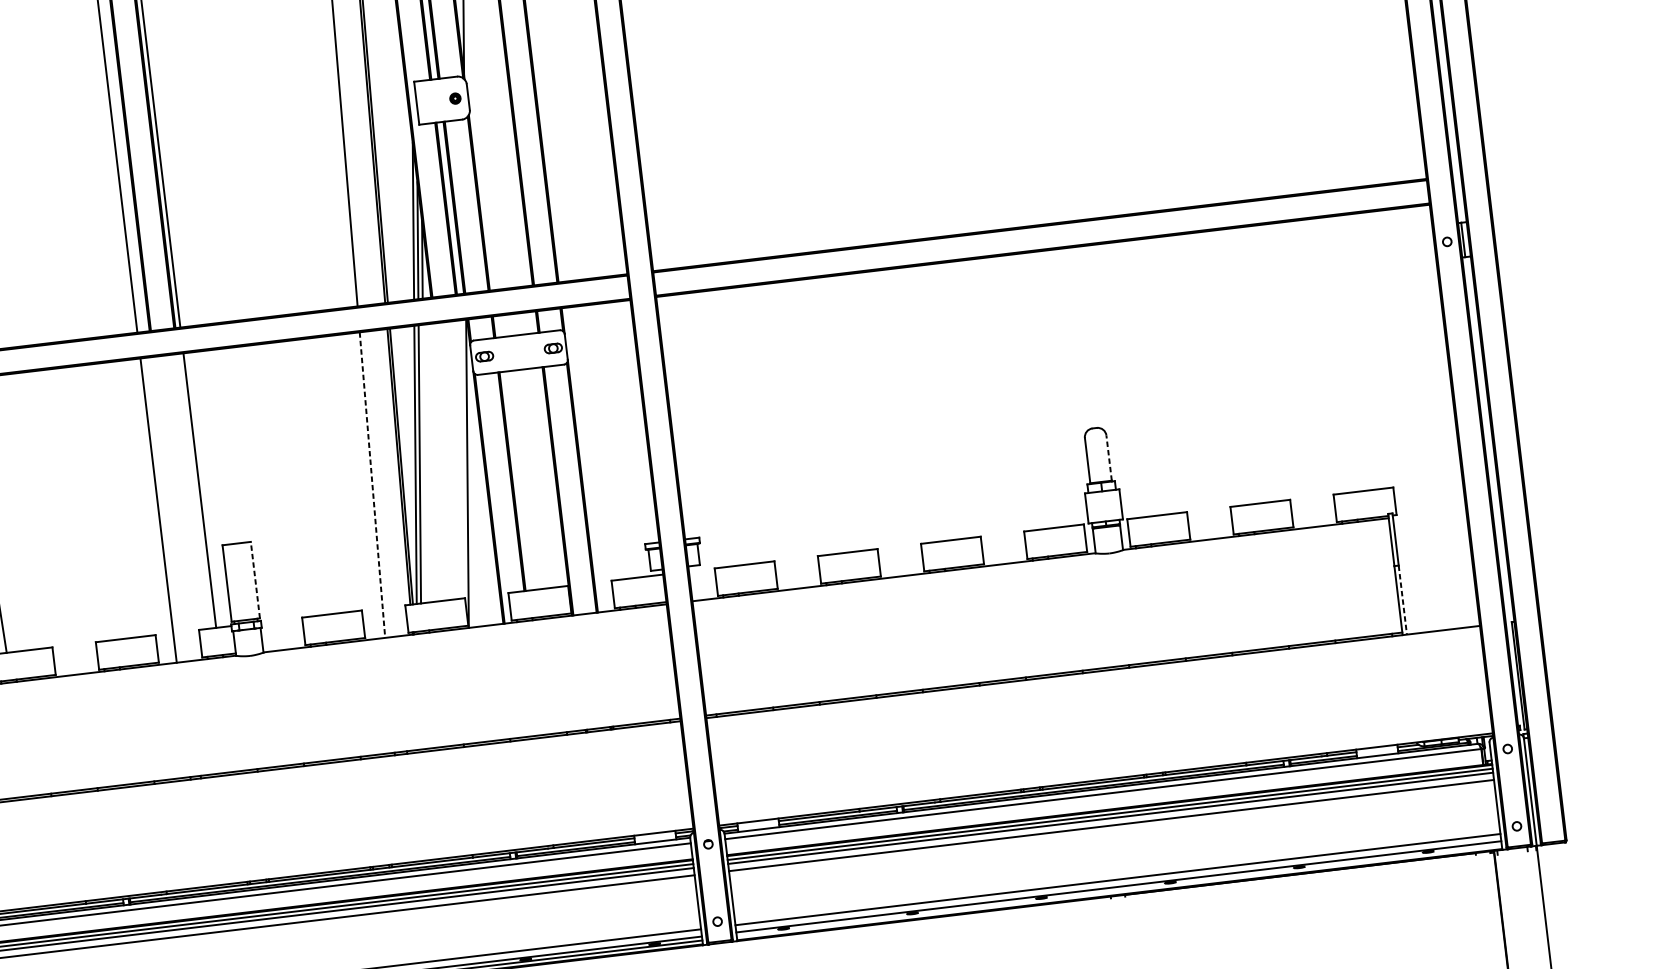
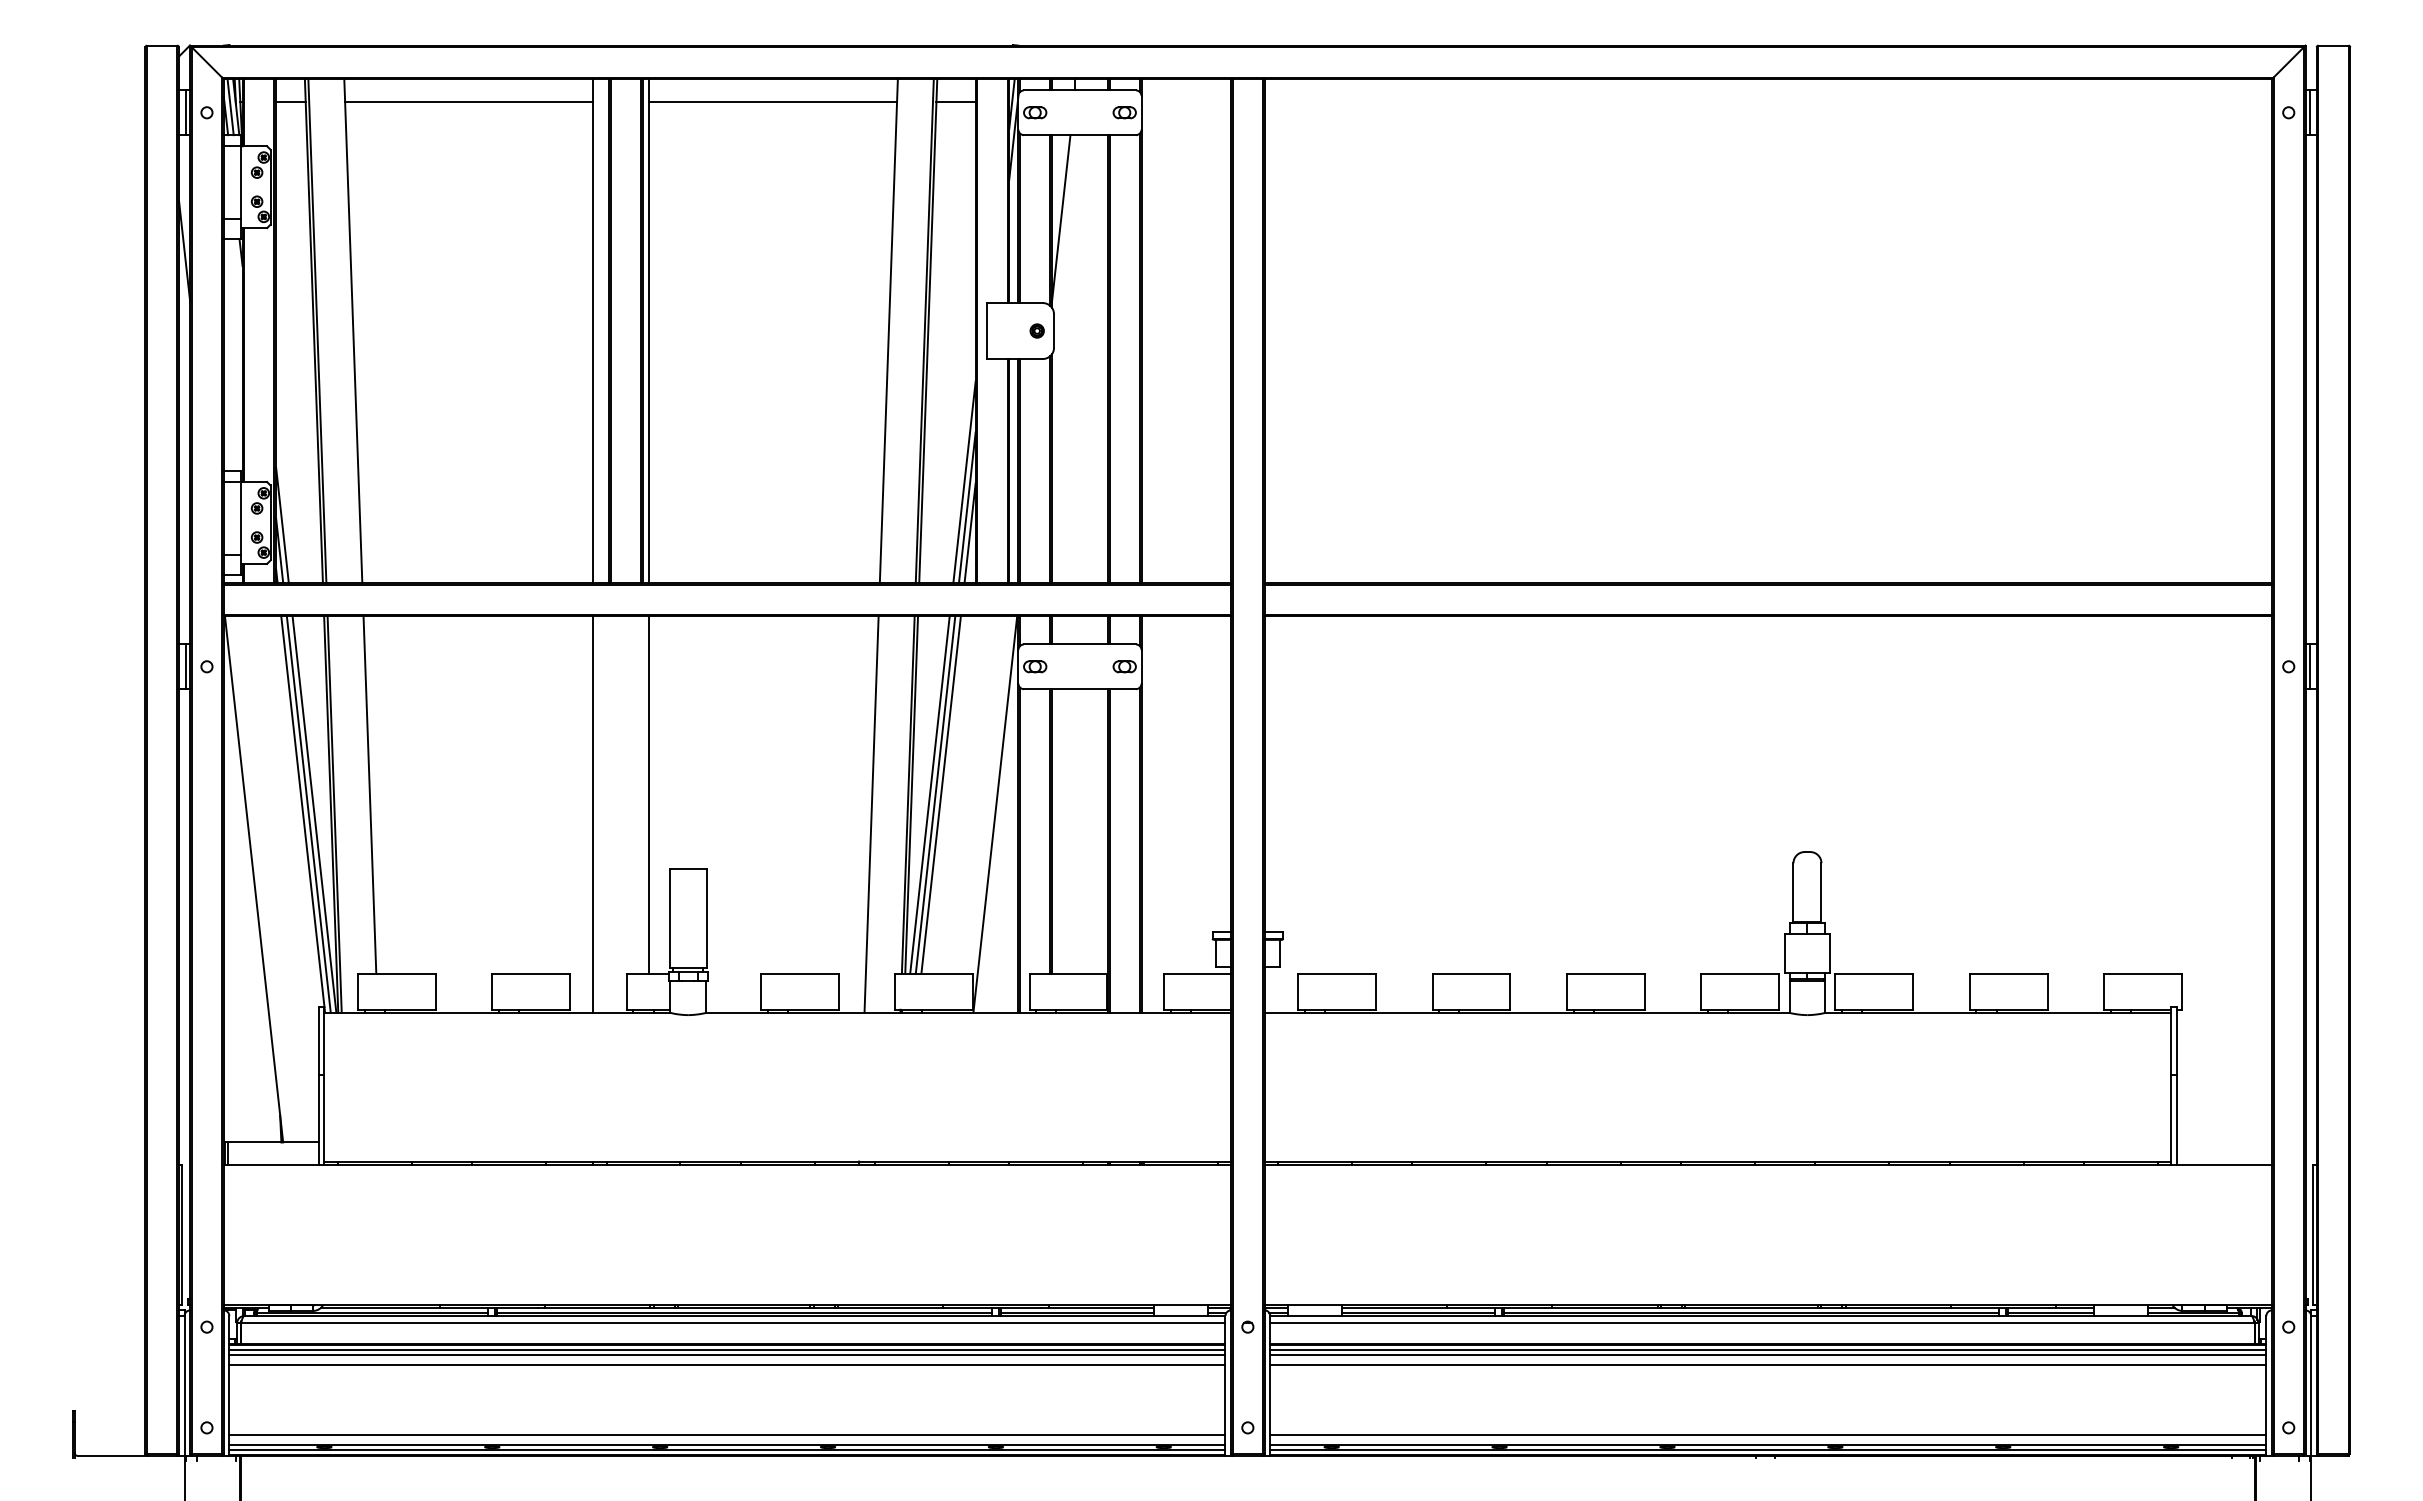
line: (1109, 457) -> (1821, 892), dashed -> solid
line: (423, 463) -> (940, 794), added
line: (372, 485) -> (871, 815), dashed -> solid
line: (255, 580) -> (706, 918), dashed -> solid
line: (1402, 599) -> (2176, 1119), dashed -> solid
line: (1119, 890) -> (1768, 1449), added

